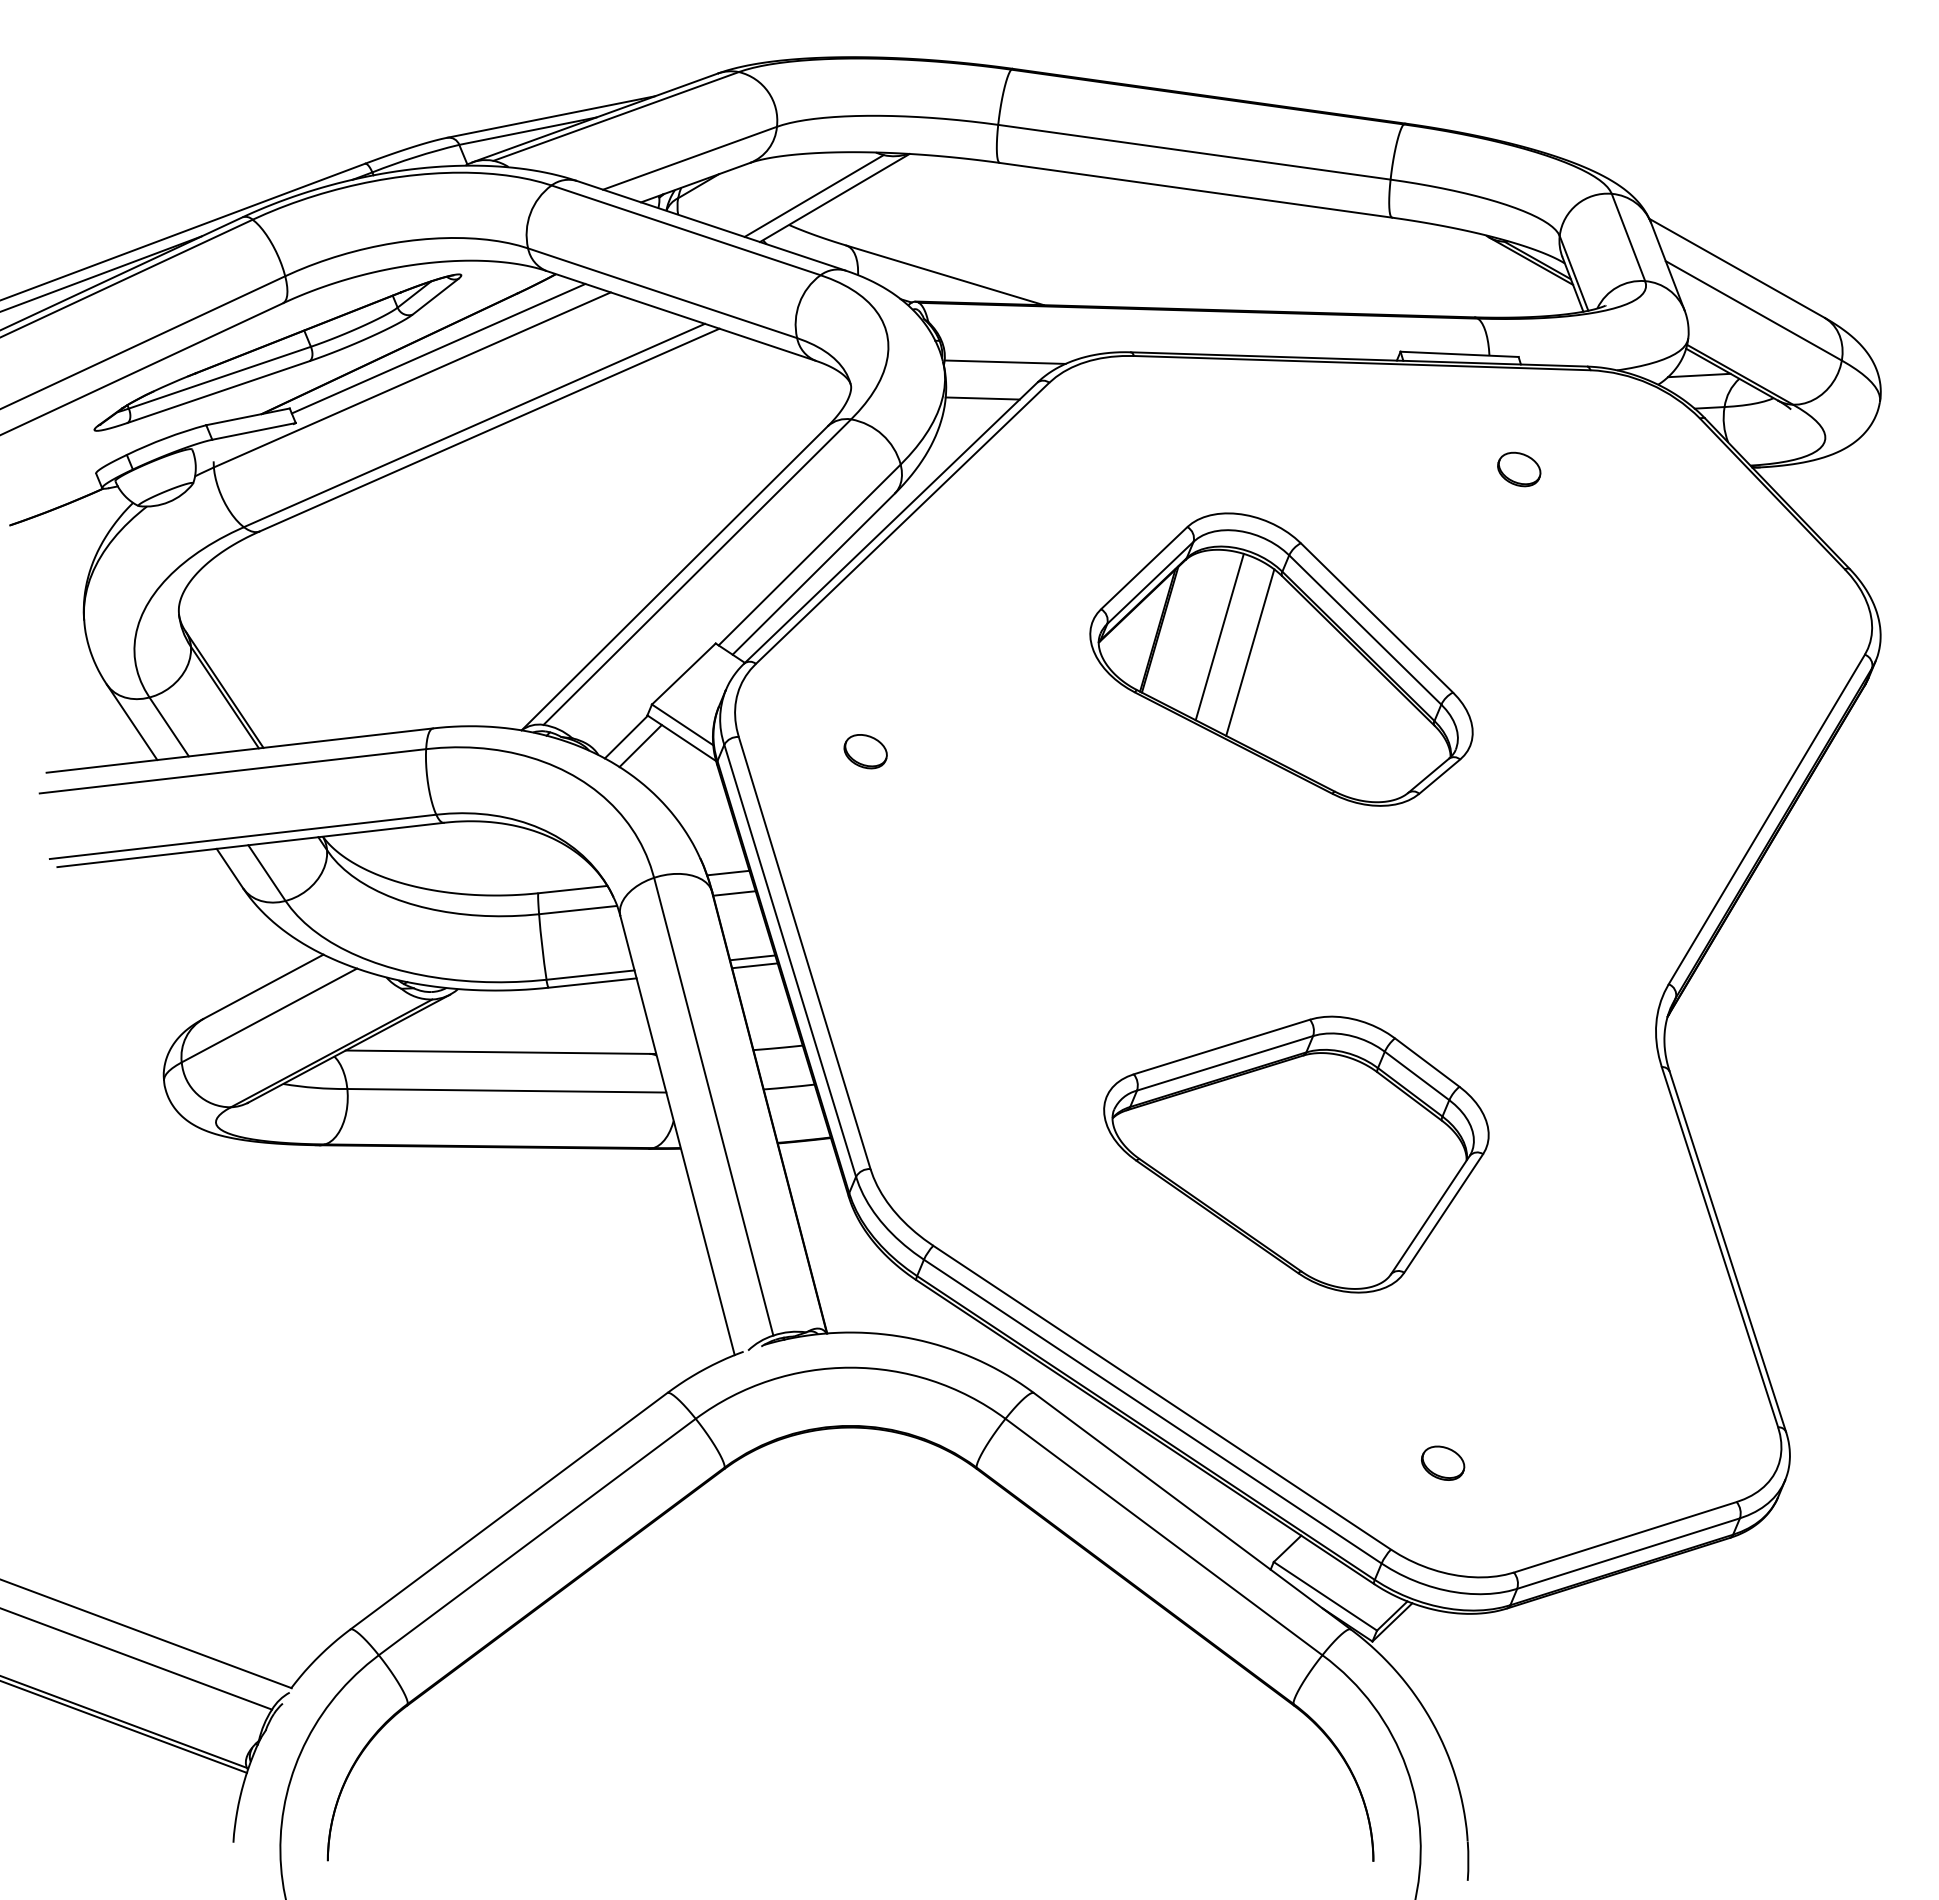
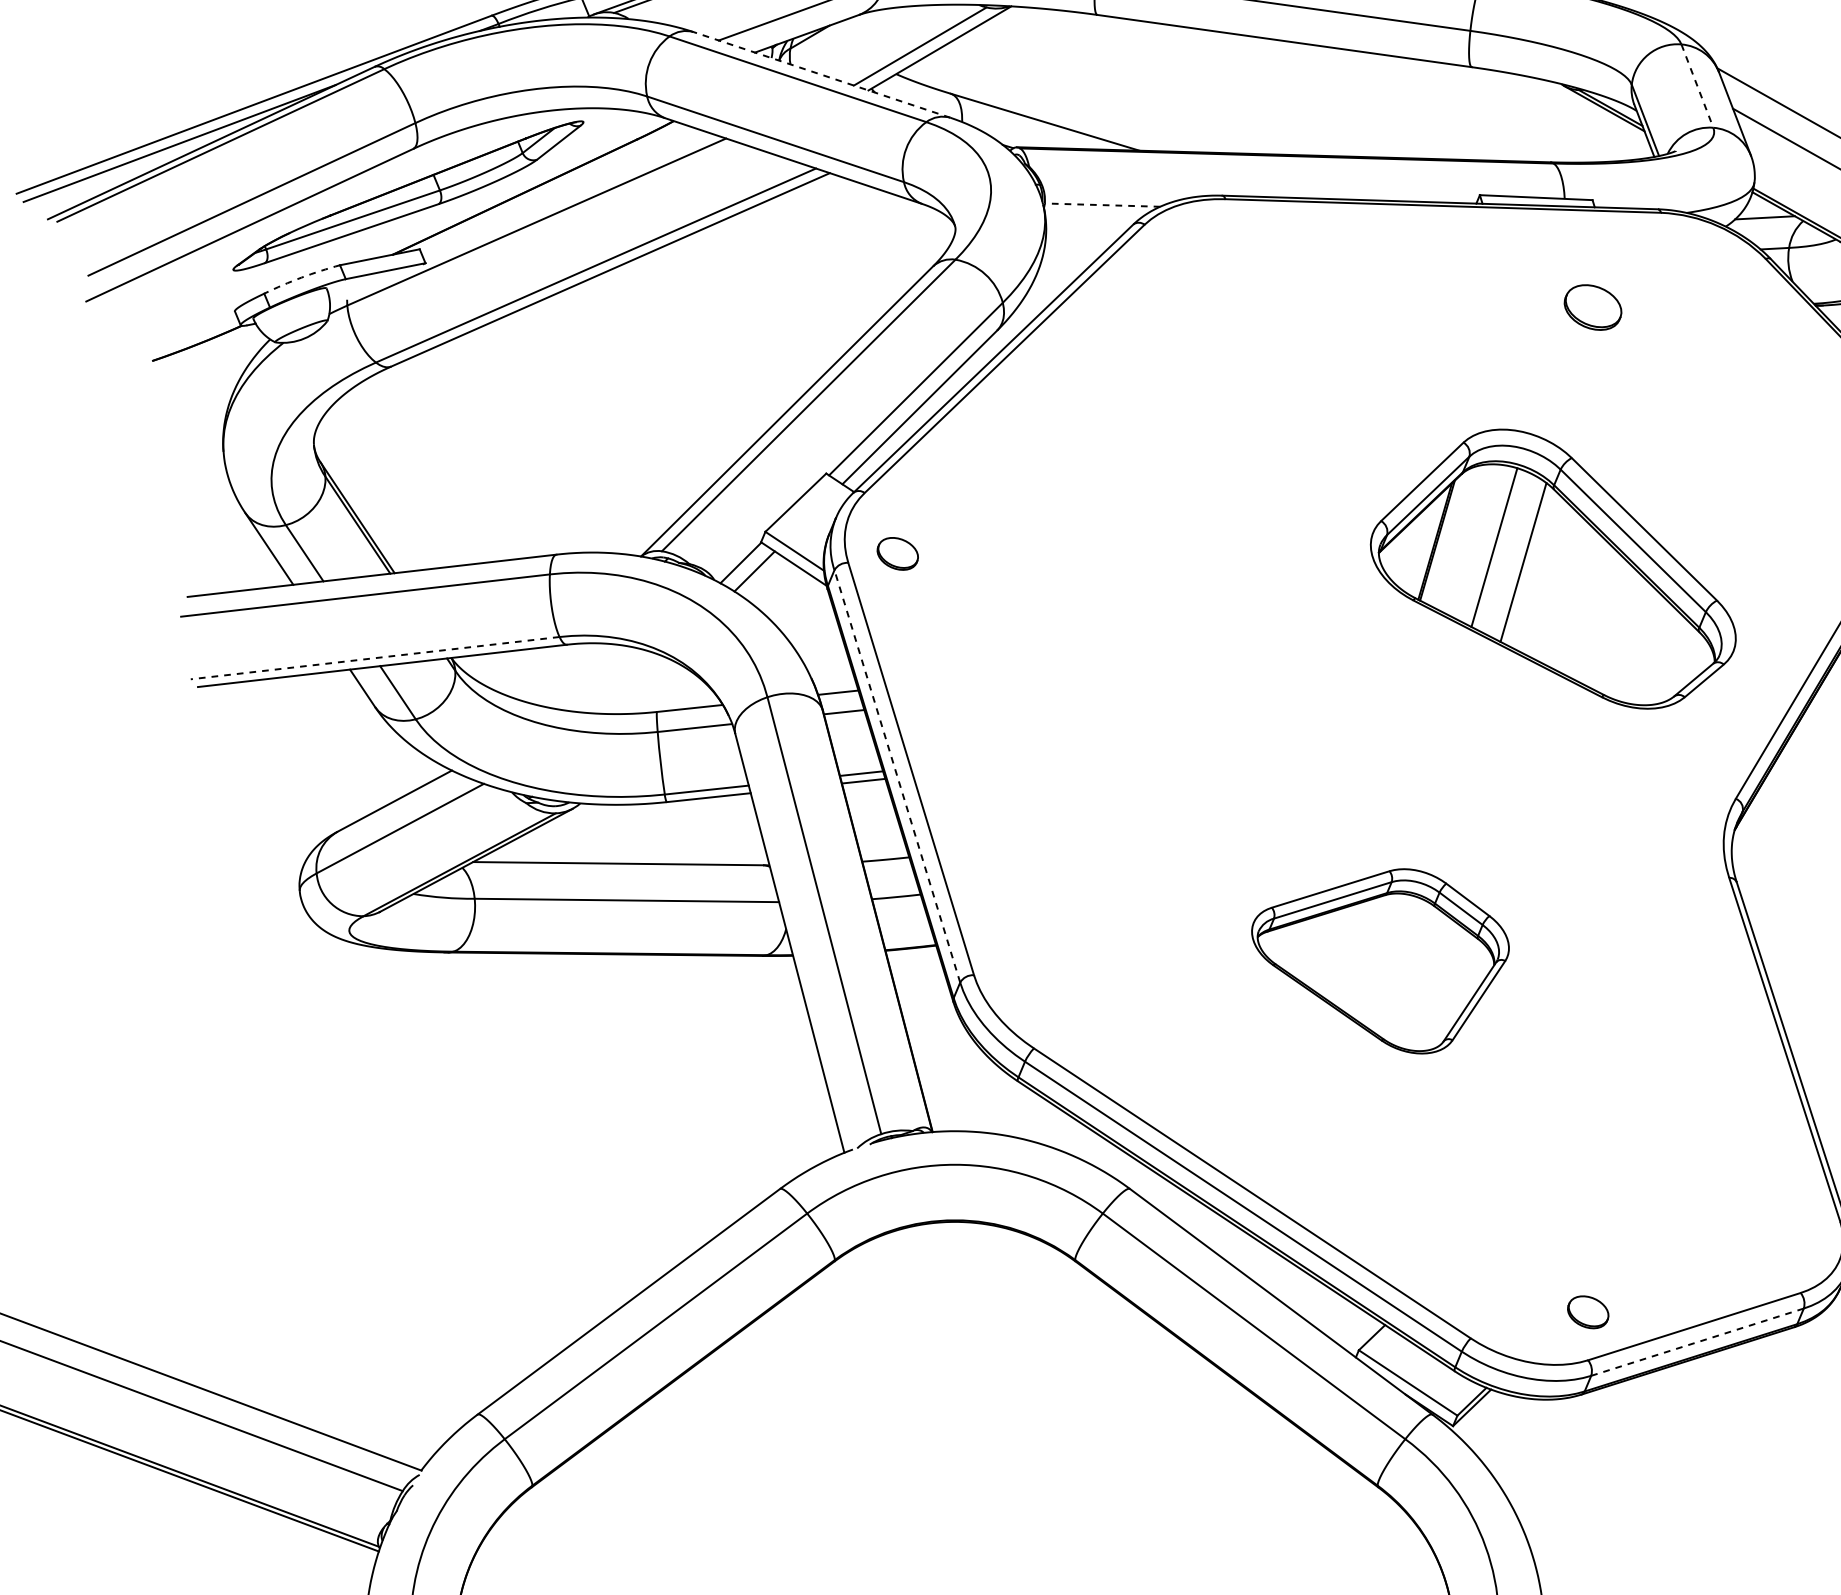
line: (711, 225) -> (822, 74), solid -> dashed
line: (1628, 237) -> (1697, 86), solid -> dashed
line: (438, 348) -> (561, 192), removed
line: (1005, 362) -> (1102, 205), solid -> dashed
line: (982, 398) -> (1080, 239), removed
arc: (165, 438) -> (301, 277), solid -> dashed
part: (1519, 469) -> (1593, 307), size x1.4
part: (1281, 659) -> (1553, 569), moved
part: (865, 751) -> (897, 553), moved
line: (242, 836) -> (374, 657), solid -> dashed
line: (790, 960) -> (897, 776), solid -> dashed
part: (1296, 1154) -> (1380, 961), size x0.7
part: (1443, 1462) -> (1588, 1311), moved
line: (1628, 1553) -> (1697, 1342), solid -> dashed

